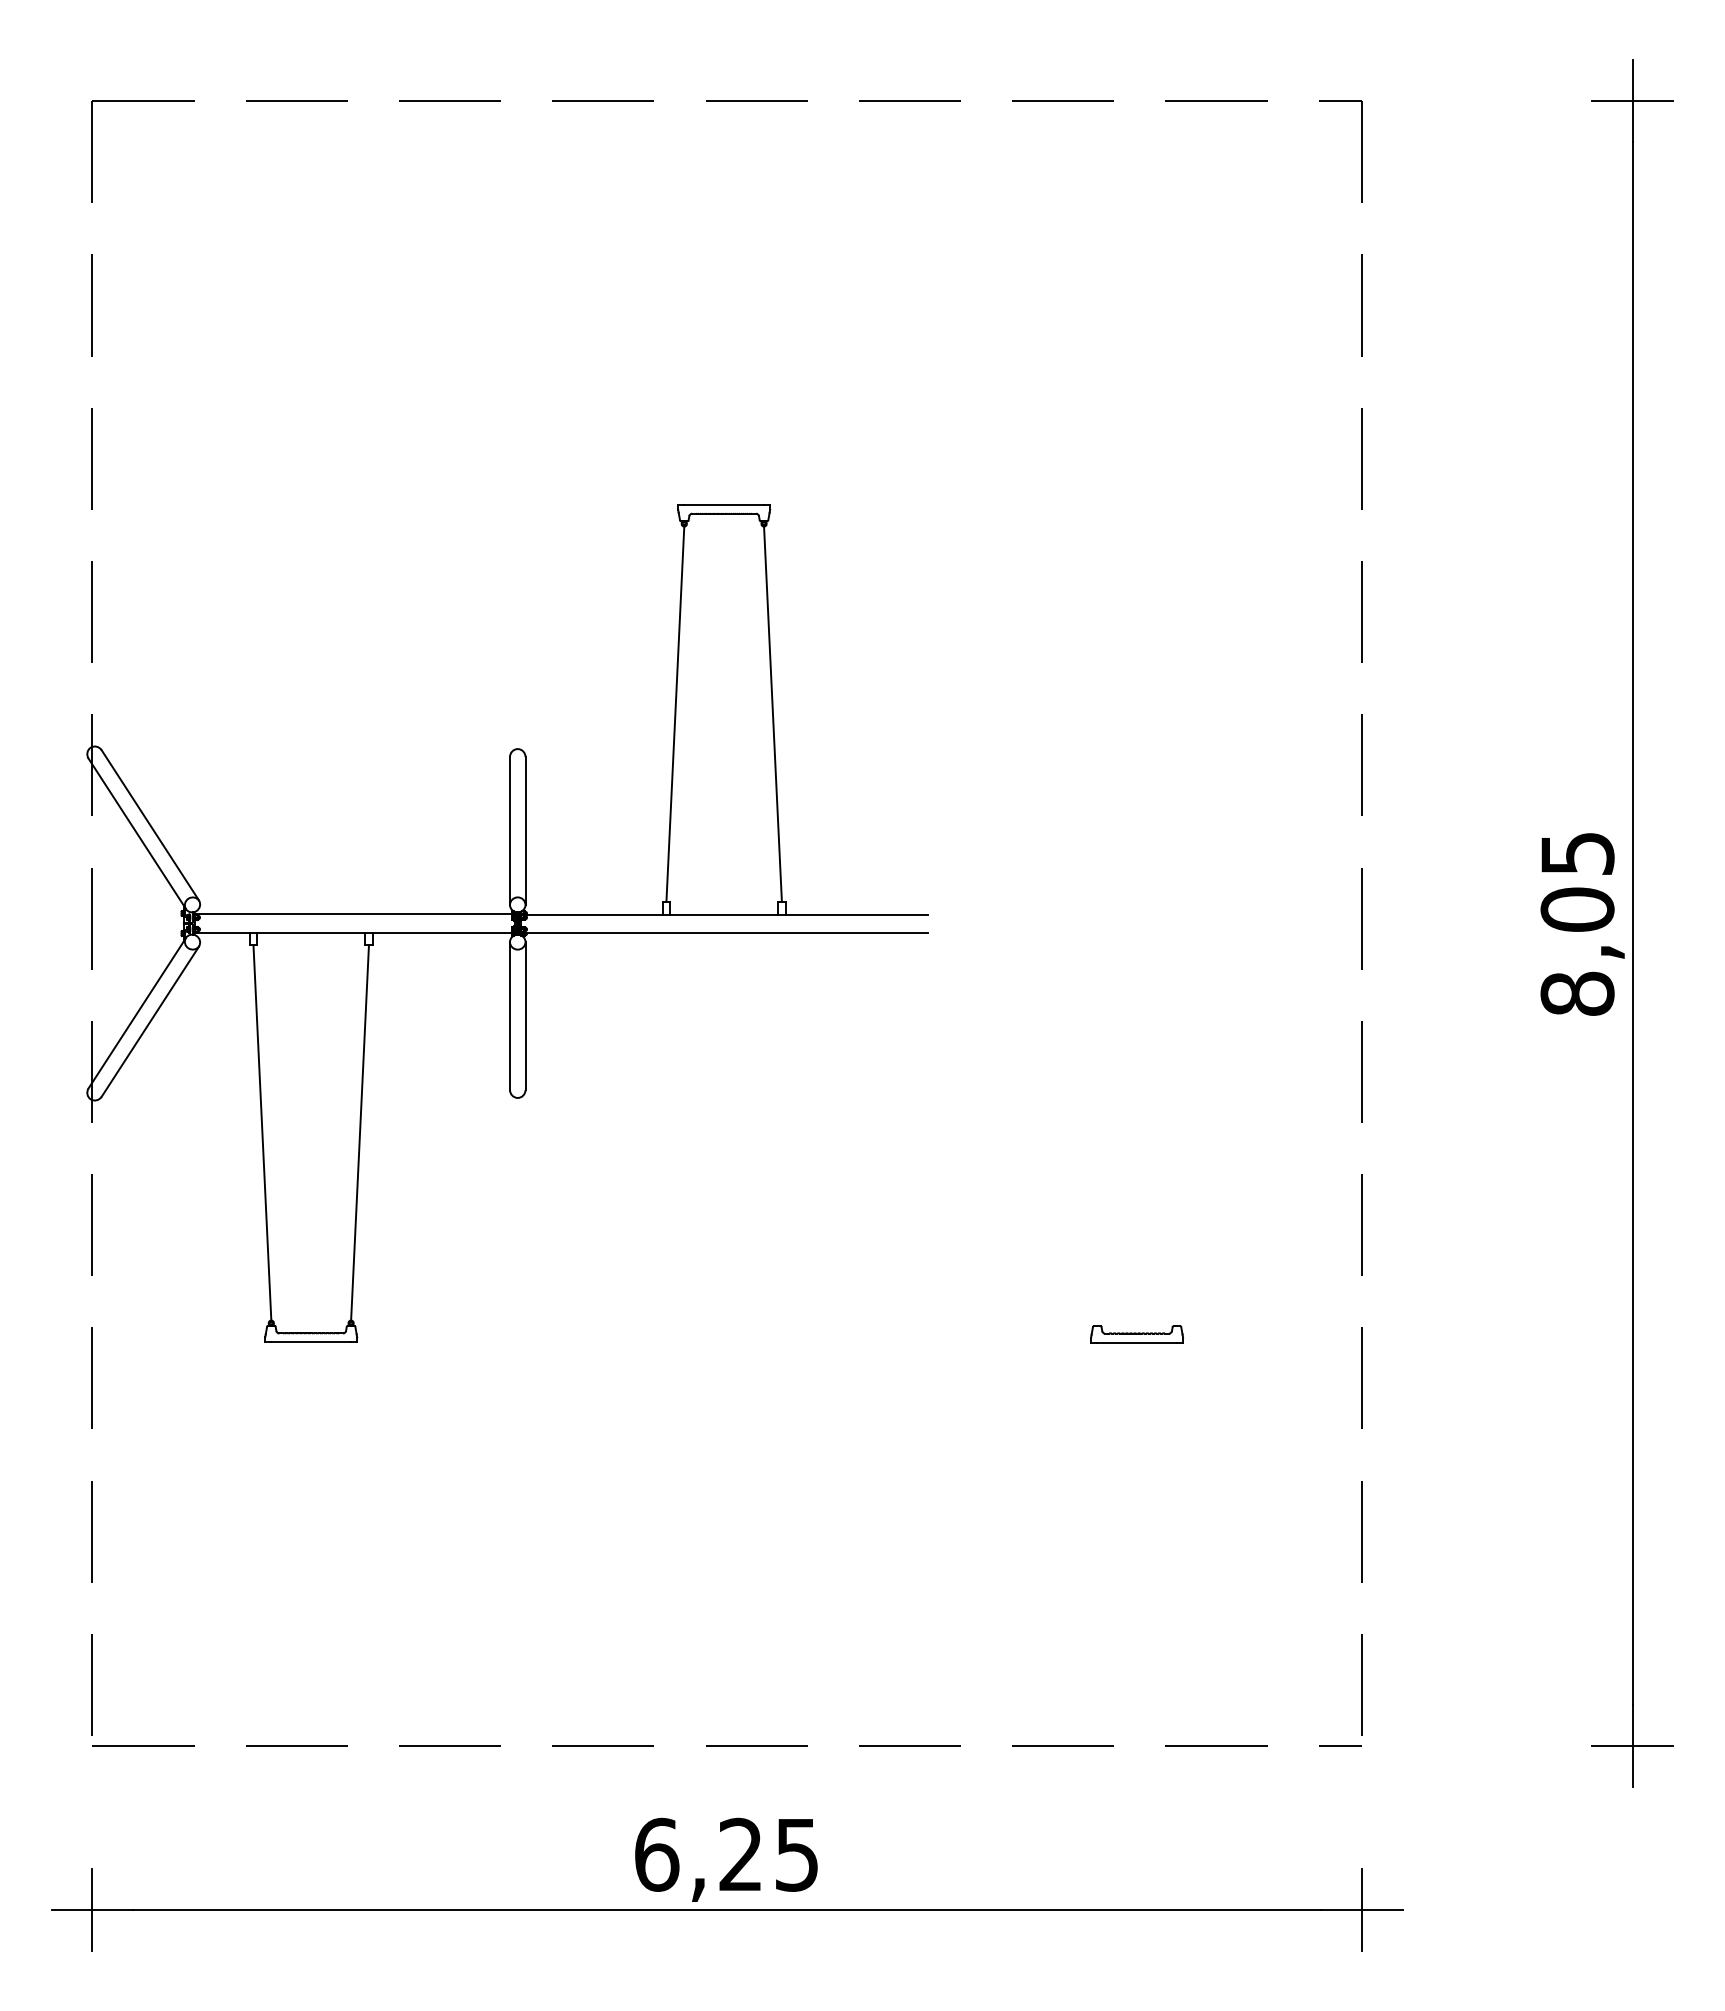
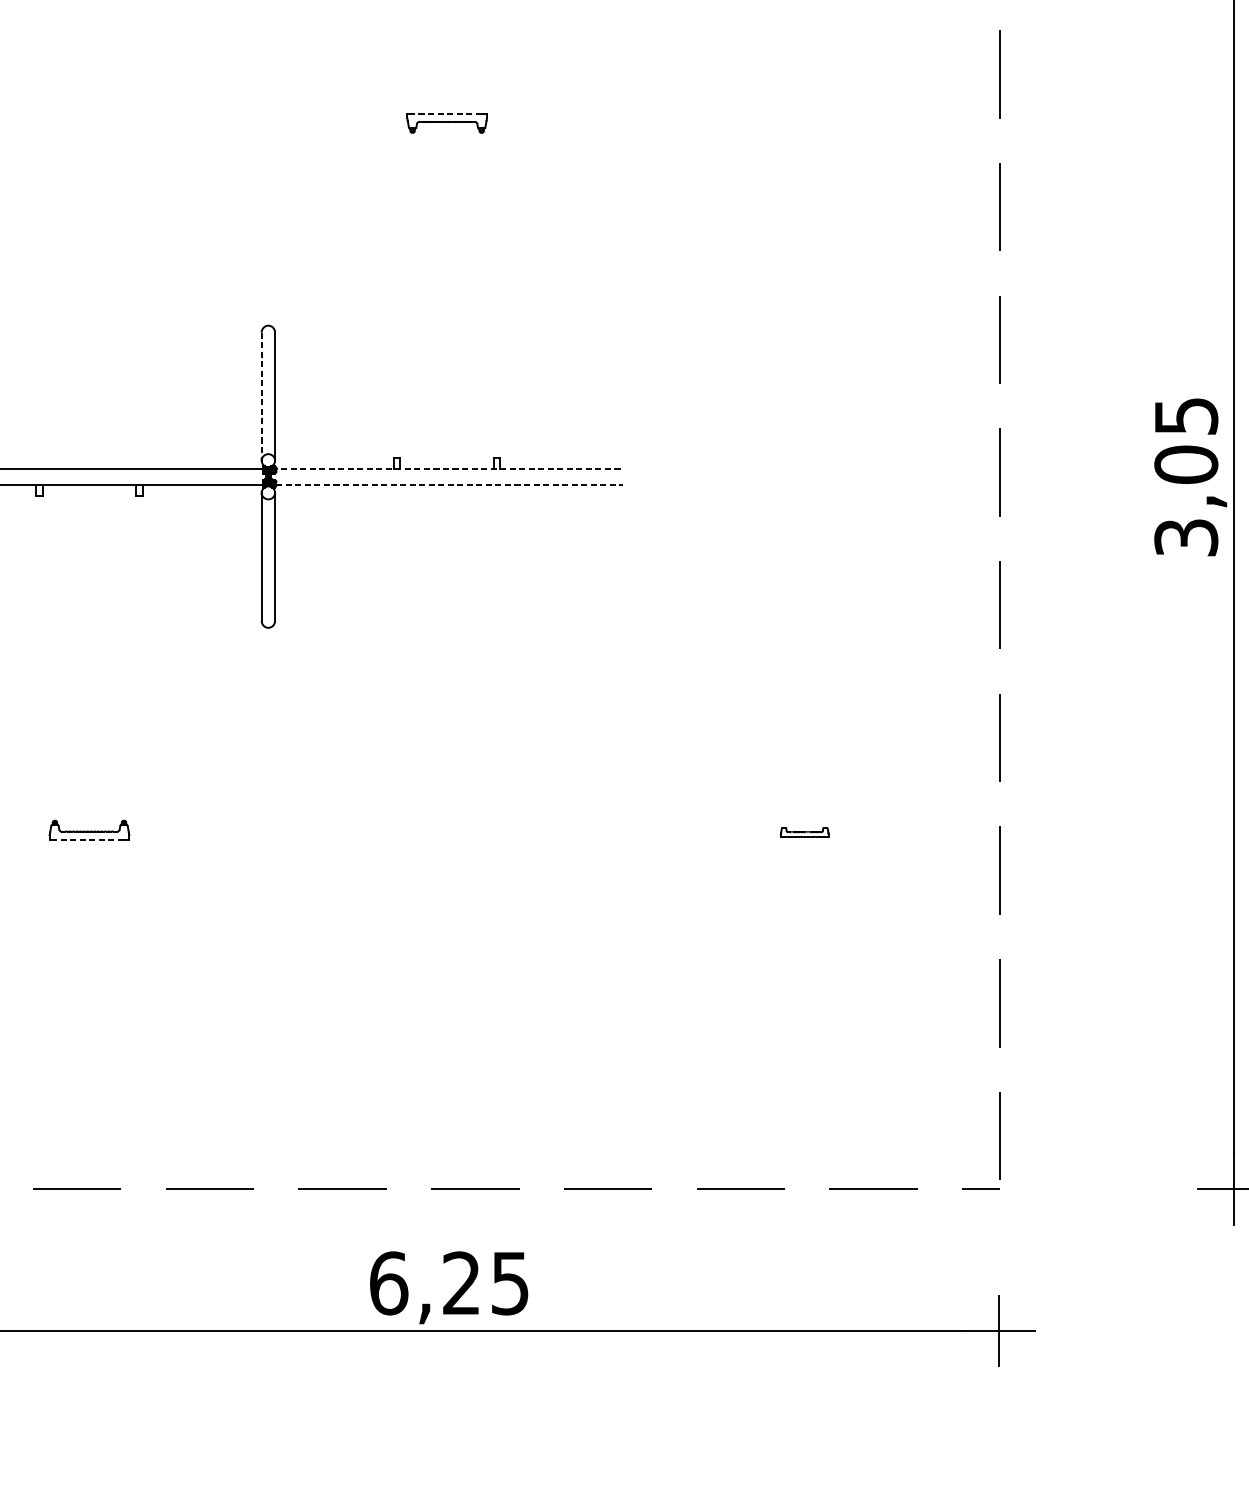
line: (724, 504) -> (447, 113), solid -> dashed
line: (675, 713) -> (405, 294), removed
line: (772, 713) -> (489, 294), removed
line: (510, 830) -> (262, 396), solid -> dashed
line: (724, 914) -> (447, 468), solid -> dashed
line: (727, 932) -> (450, 484), solid -> dashed
text: (1577, 993) -> (1186, 537), 8,05 -> 3,05
line: (262, 1132) -> (47, 657), removed
line: (359, 1132) -> (131, 657), removed
part: (1136, 1334) -> (804, 832), size x0.6
line: (311, 1342) -> (89, 839), solid -> dashed

